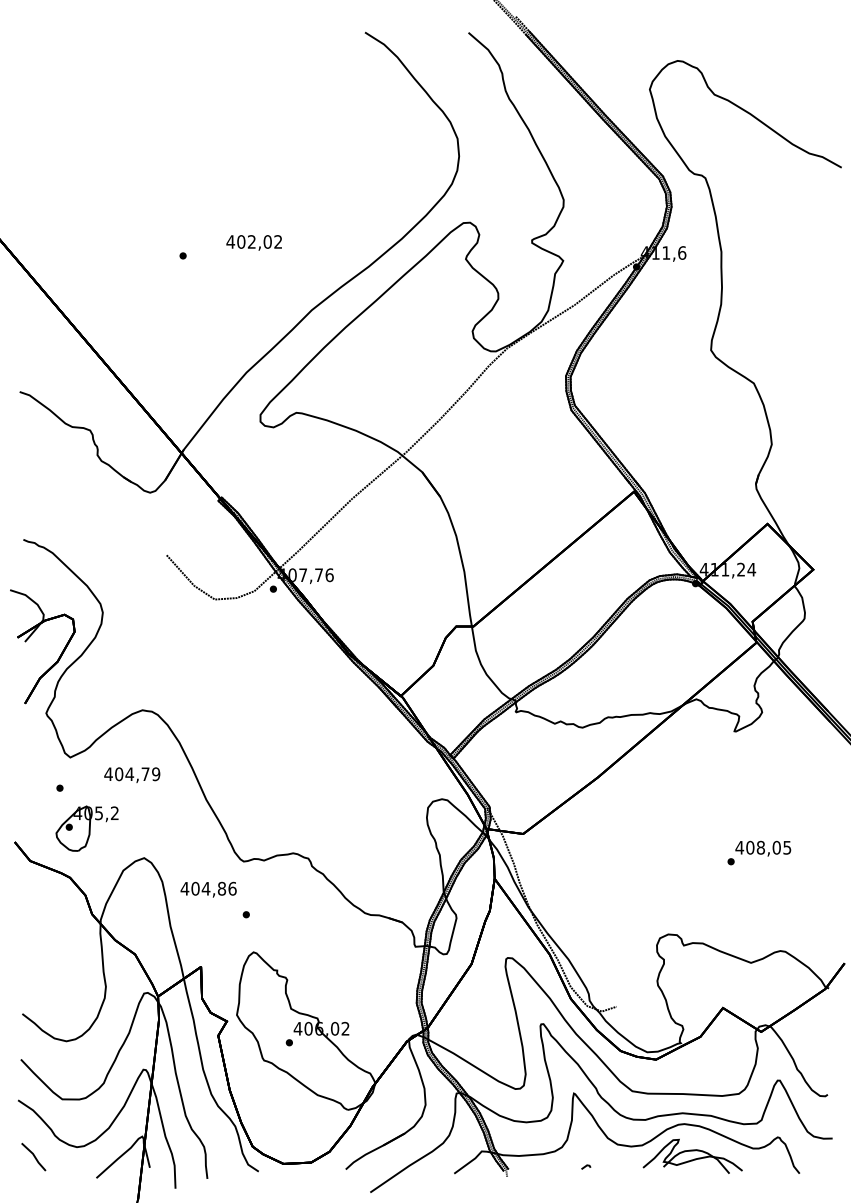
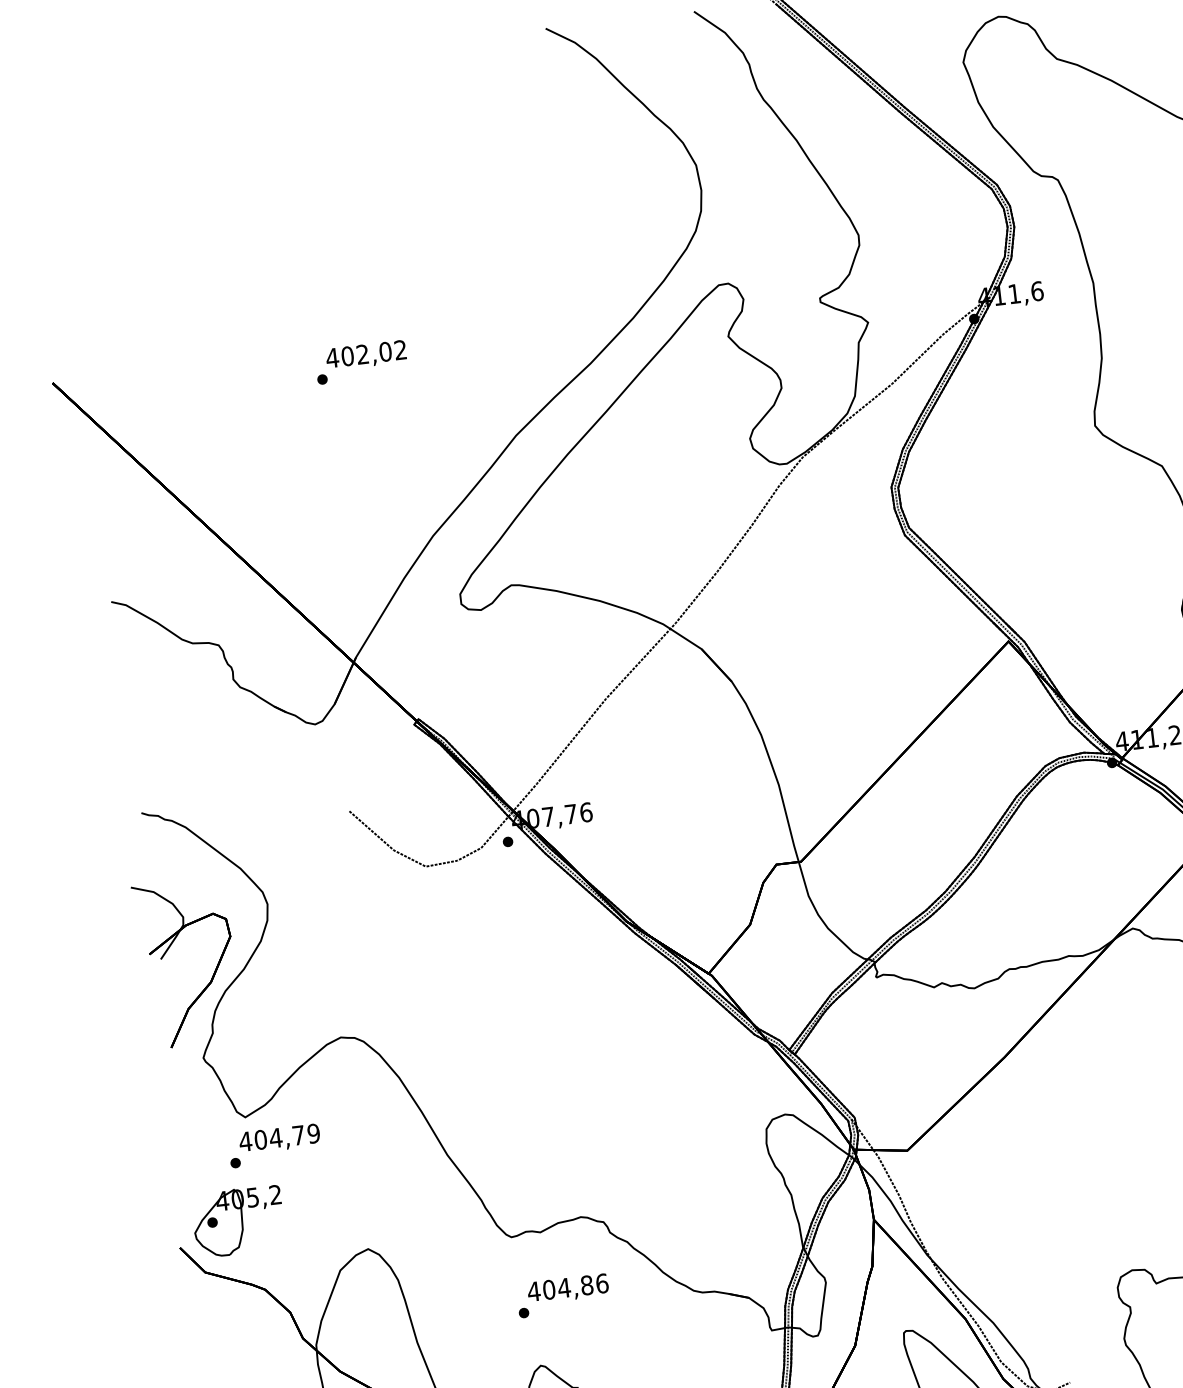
text: (253, 242) -> (365, 354), moved
text: (132, 774) -> (279, 1137), moved
part: (86, 828) -> (237, 1221), moved
text: (208, 889) -> (567, 1288), moved

